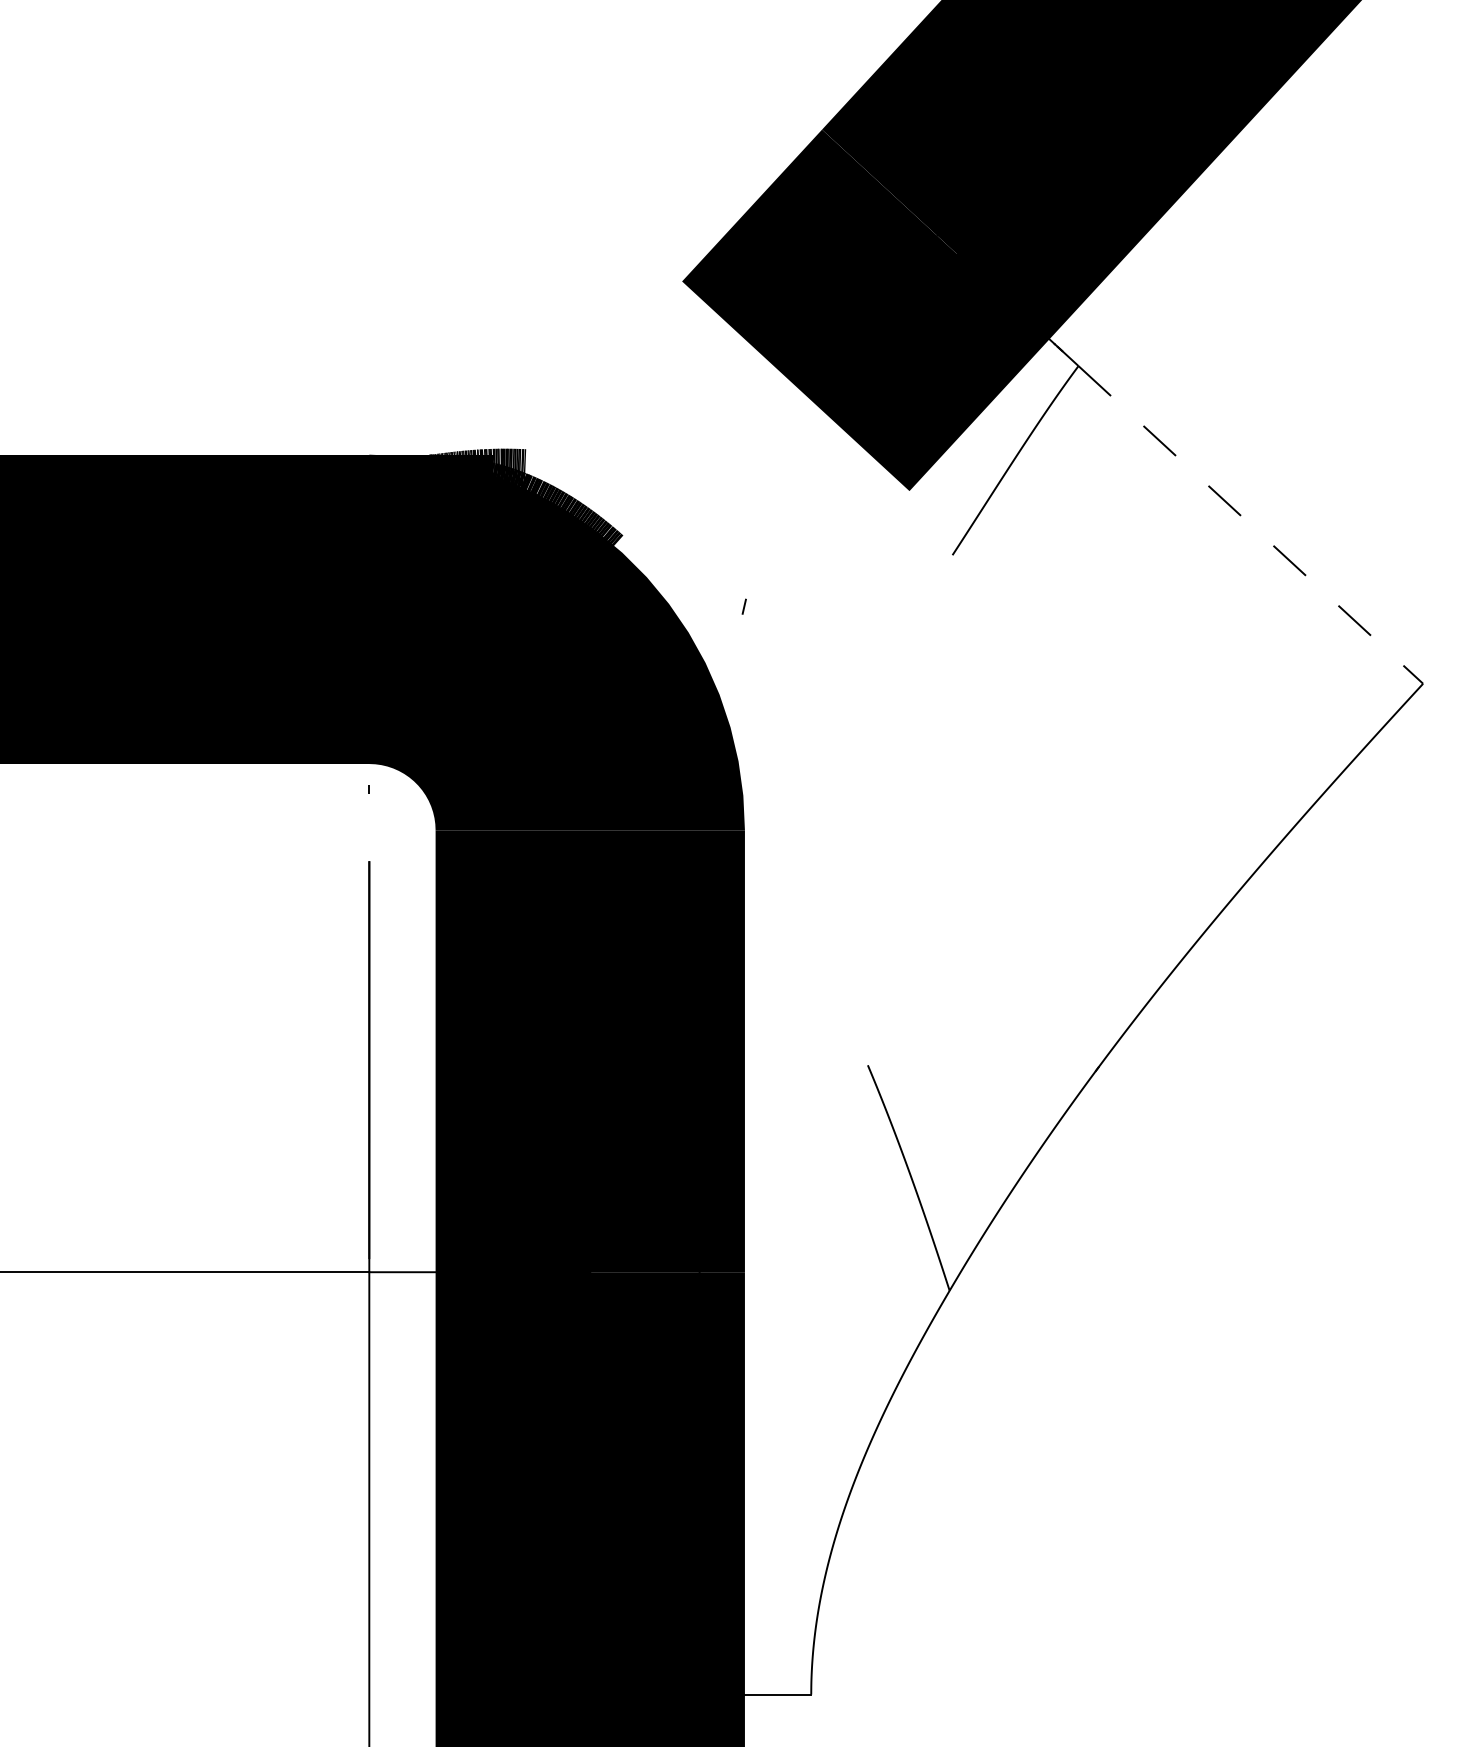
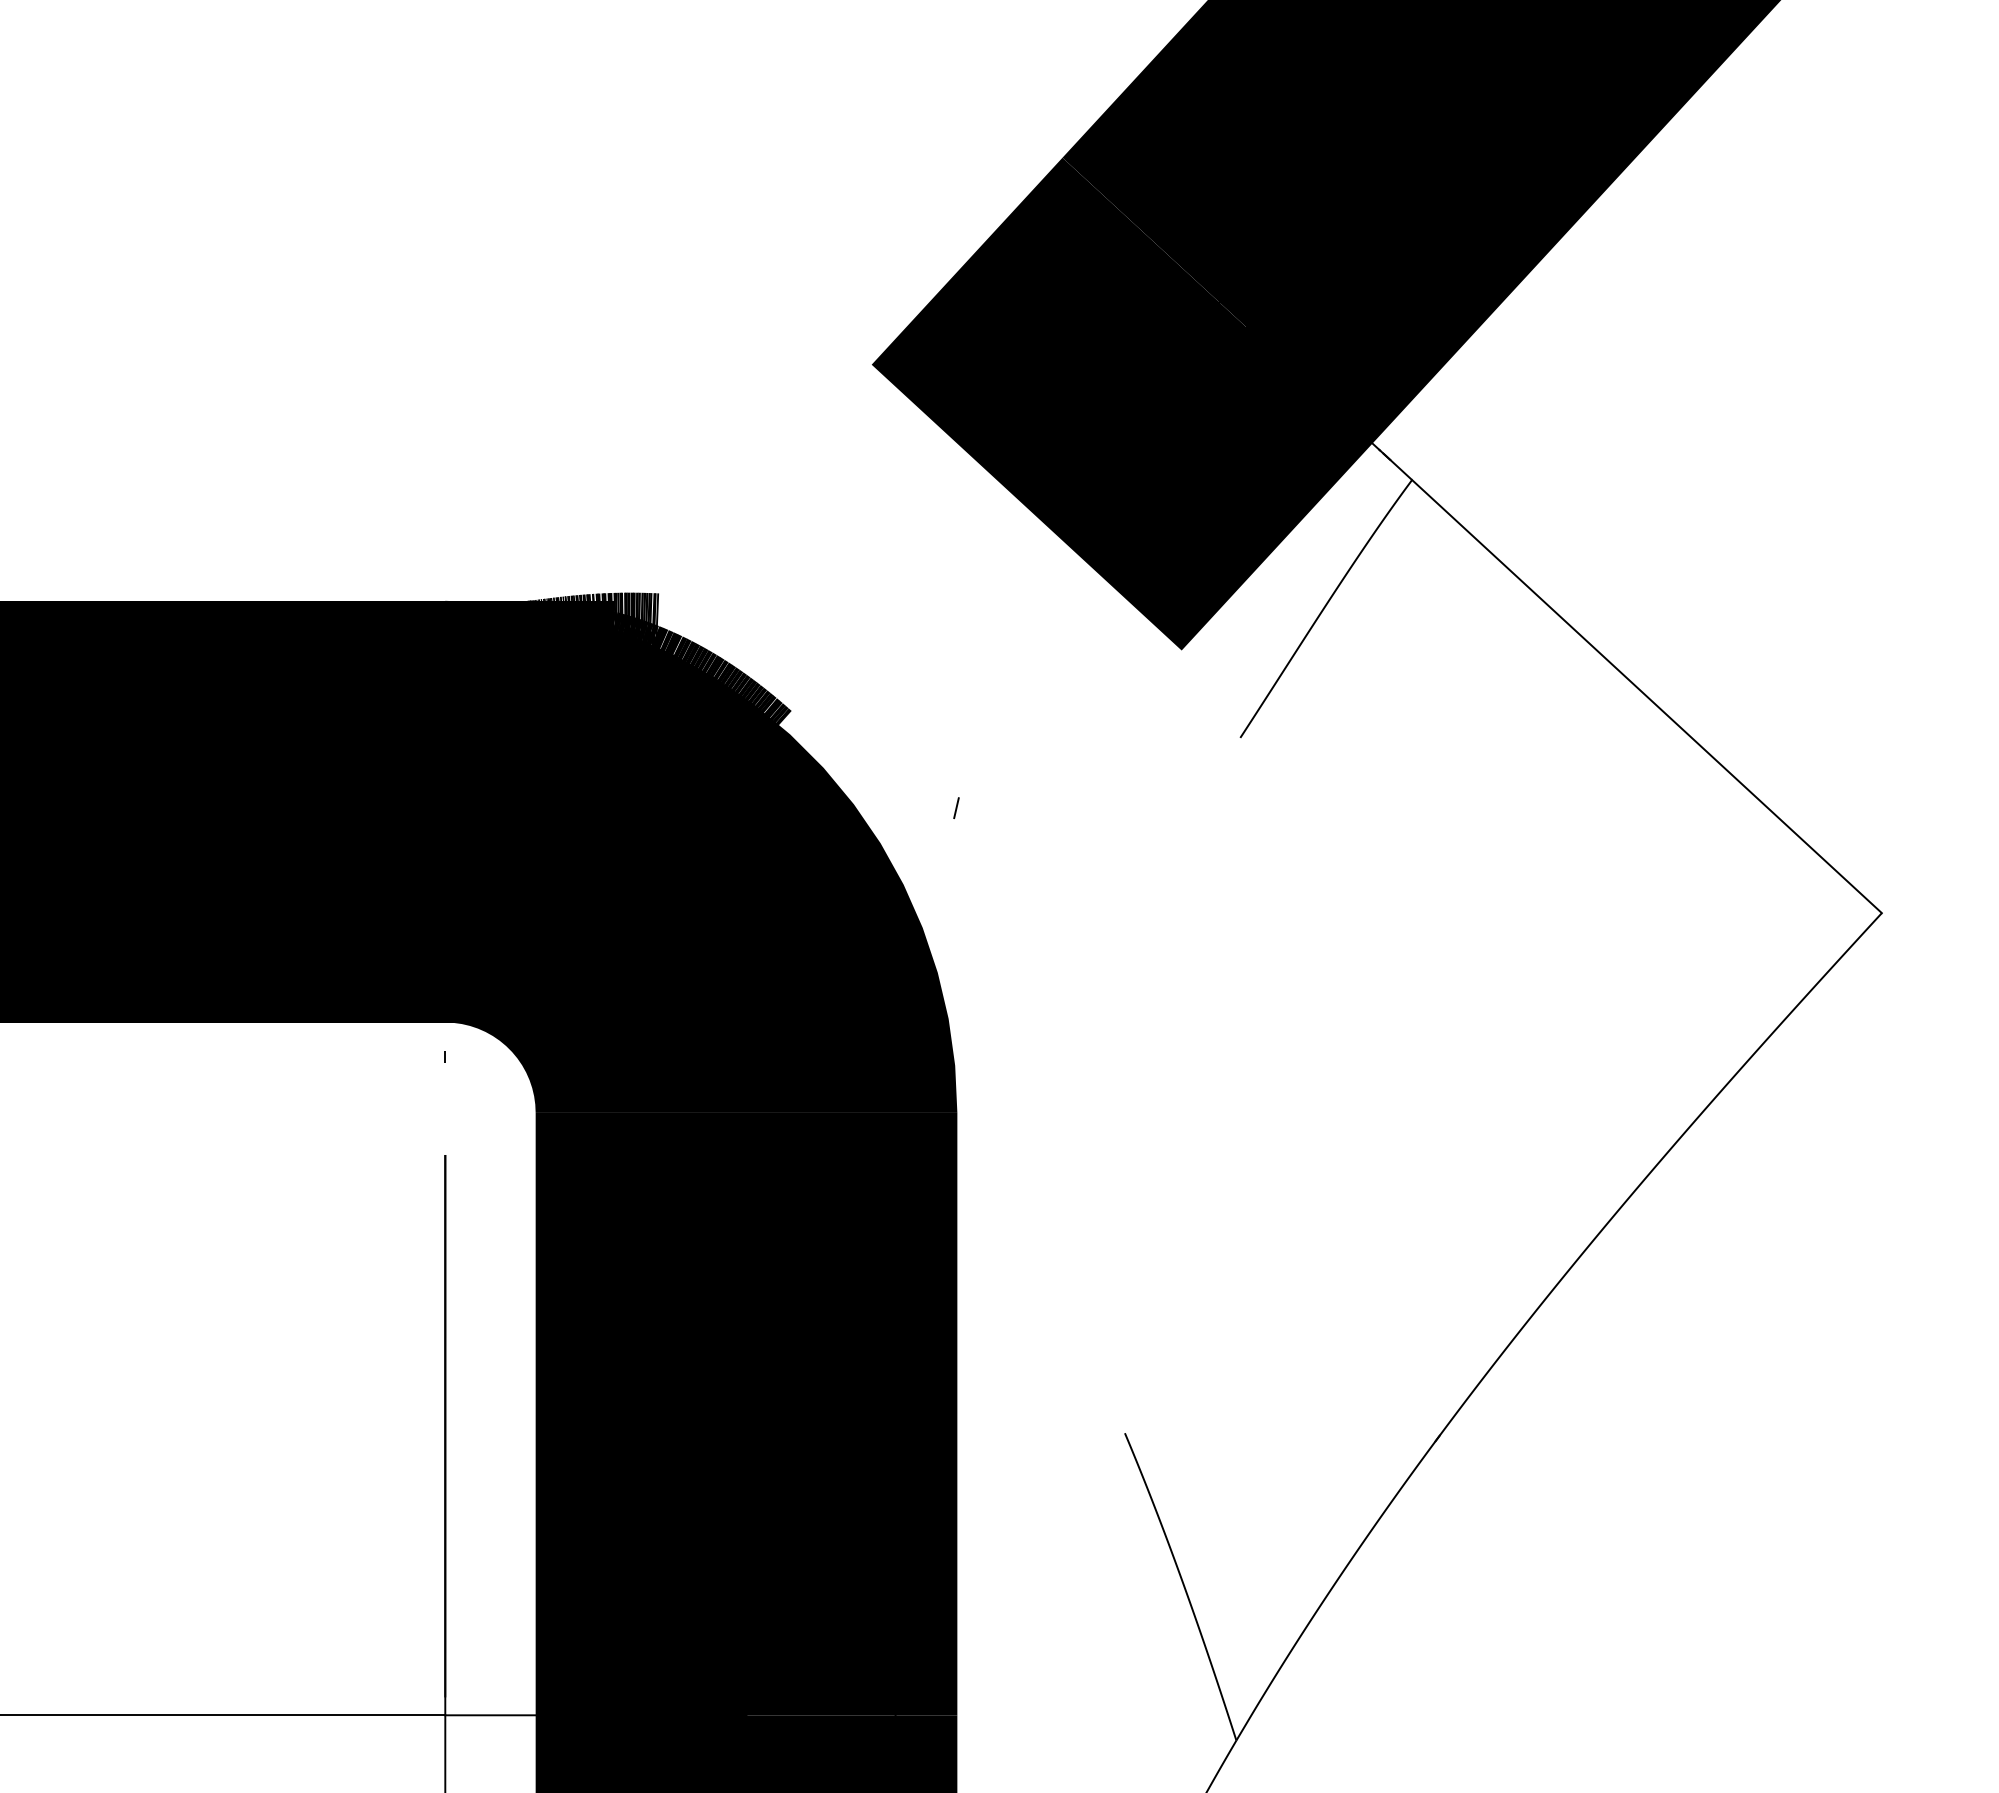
line: (1251, 525) -> (1647, 697), dashed -> solid

